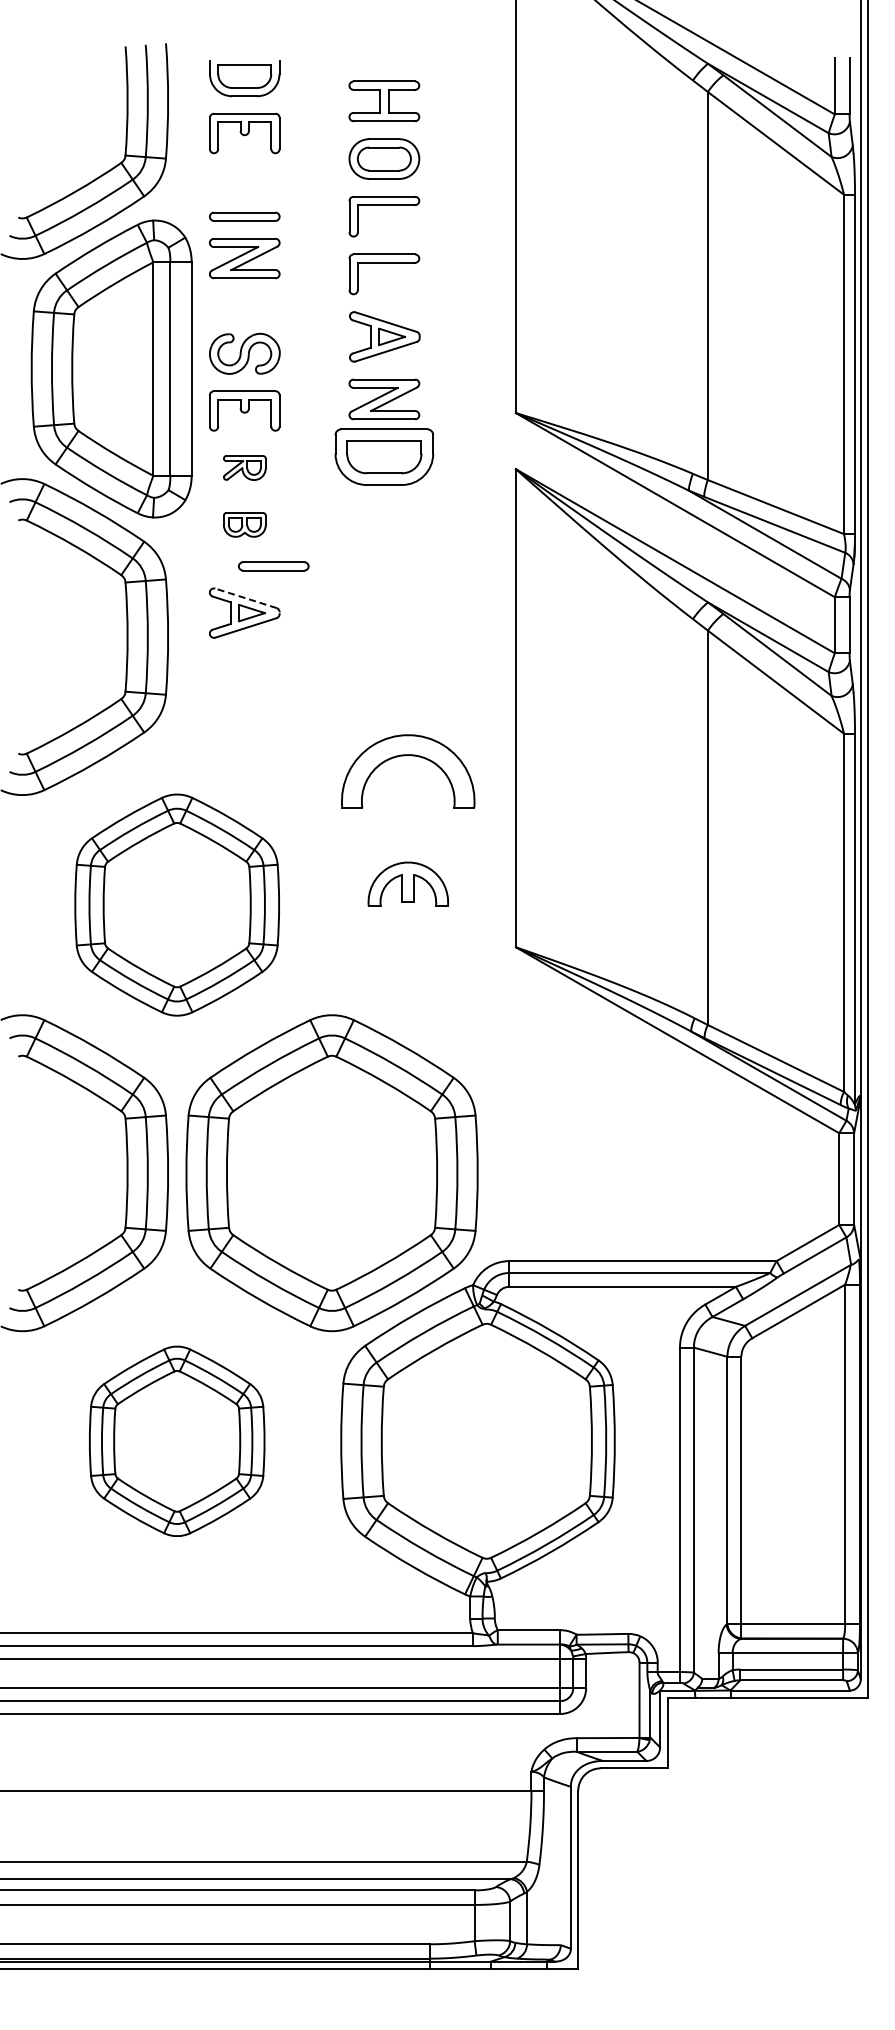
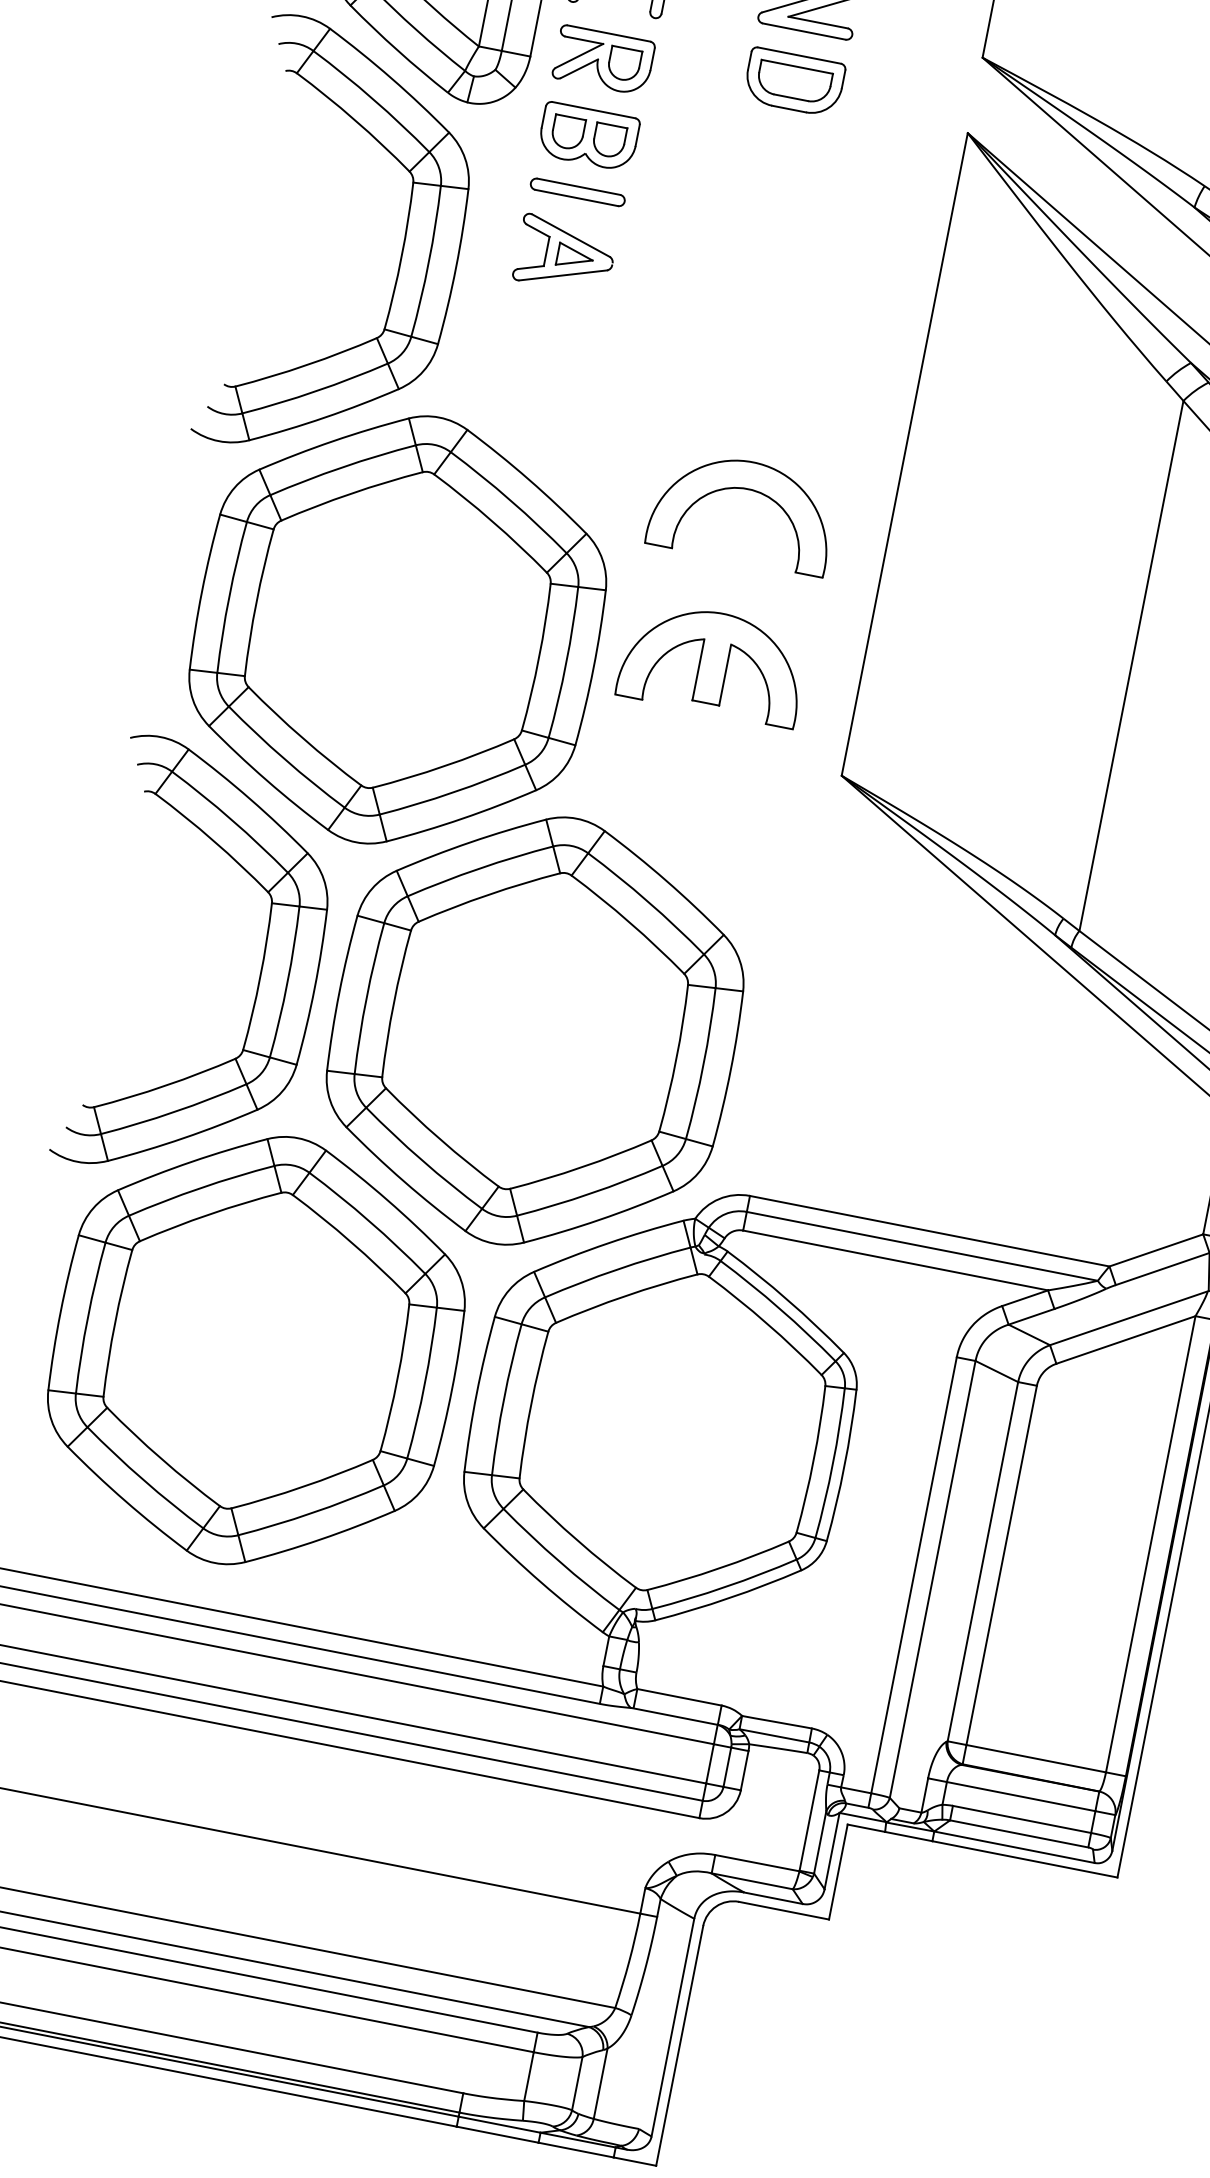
part: (384, 456) -> (794, 81), size x0.71
part: (244, 467) -> (603, 59), size x1.67
part: (244, 524) -> (588, 135), size x1.67
part: (273, 566) -> (577, 192), moved
line: (245, 598) -> (570, 235), dashed -> solid
part: (408, 884) -> (713, 663), size x1.67
part: (176, 904) -> (396, 628), size x1.43
part: (176, 1441) -> (255, 1350), size x1.67

